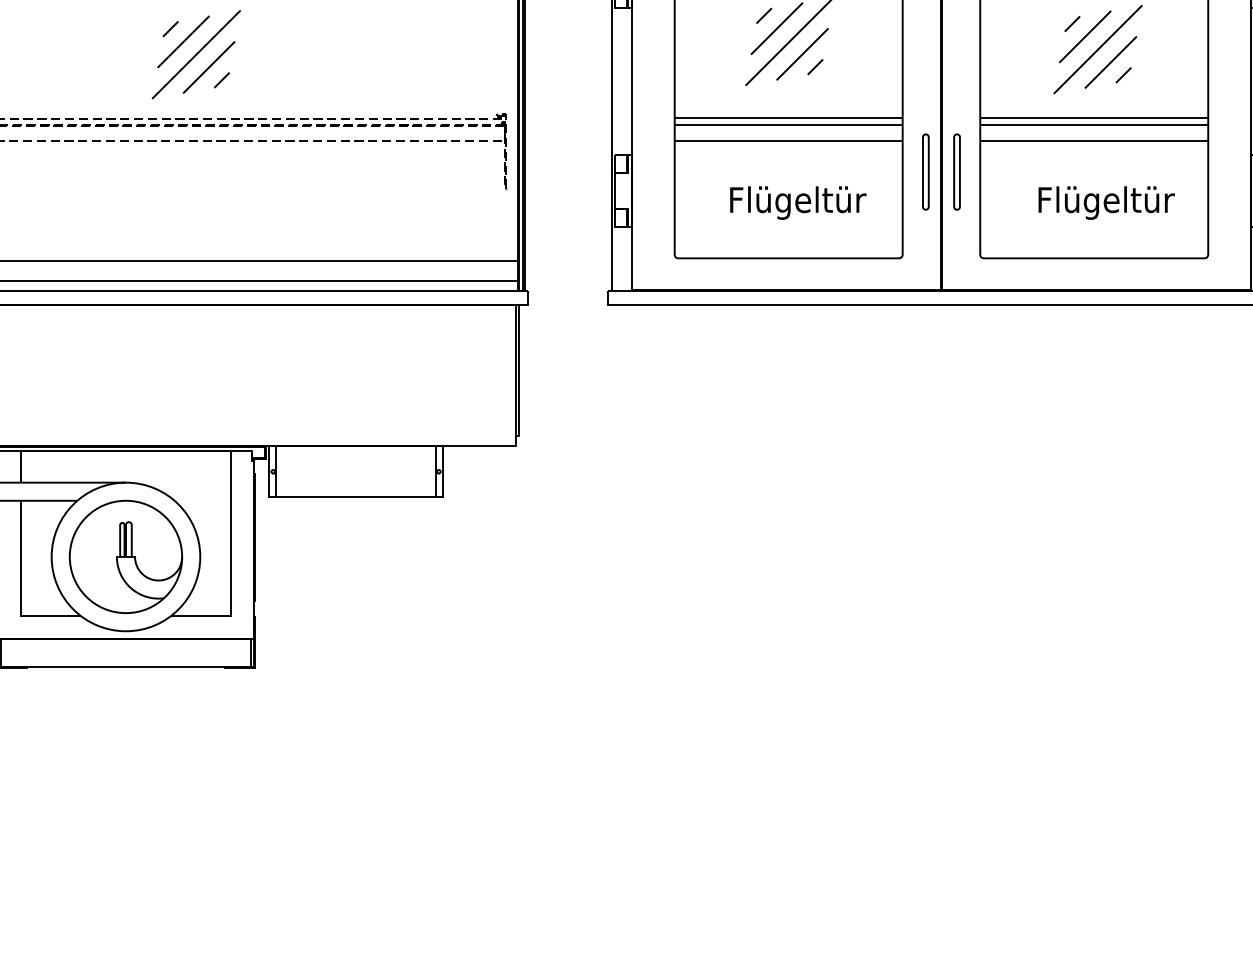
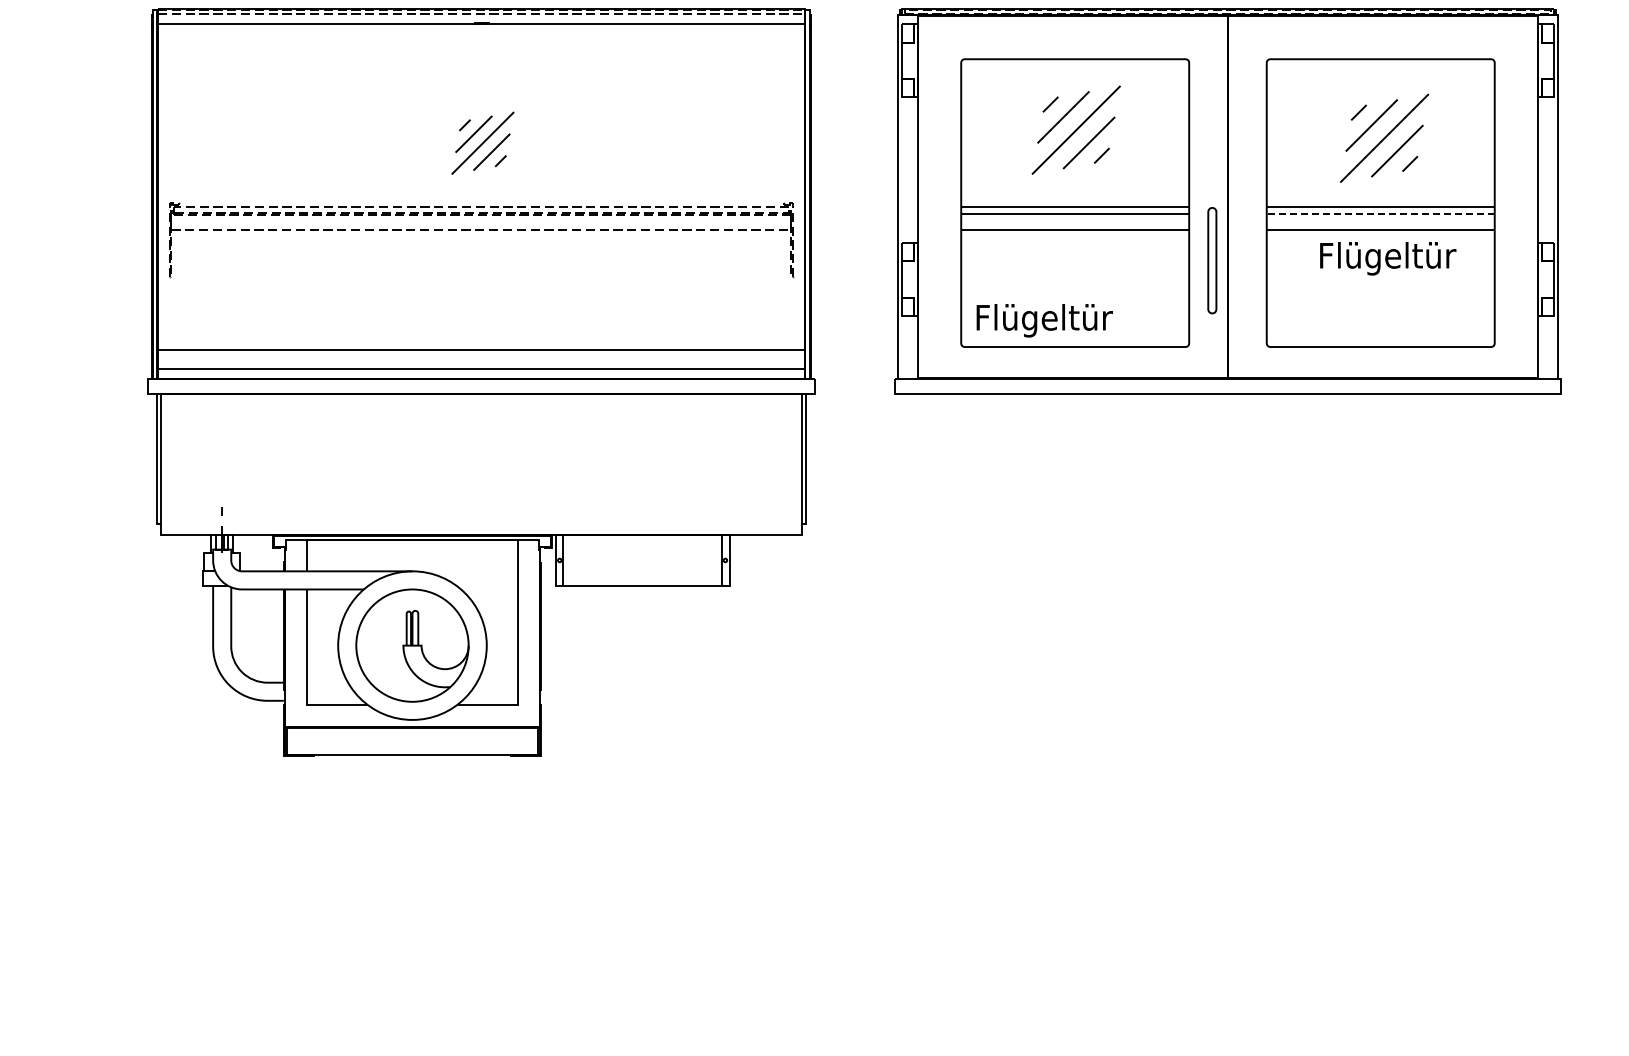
part: (195, 53) -> (482, 142), size x0.7
line: (1093, 125) -> (1380, 214), solid -> dashed
part: (925, 171) -> (1212, 260), size x1.4
part: (956, 171) -> (1243, 260), removed
text: (797, 202) -> (1044, 320), moved
text: (1106, 202) -> (1388, 258), moved

